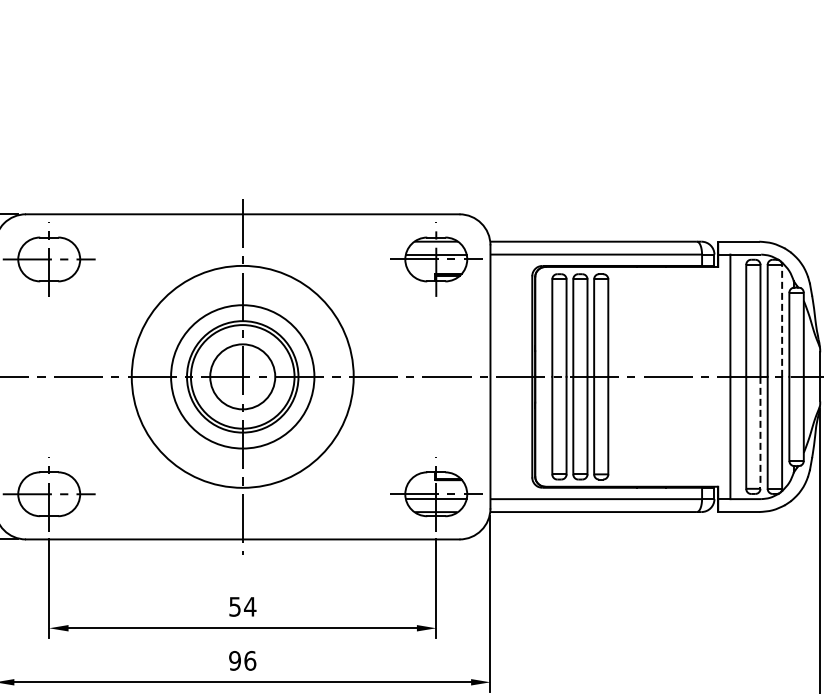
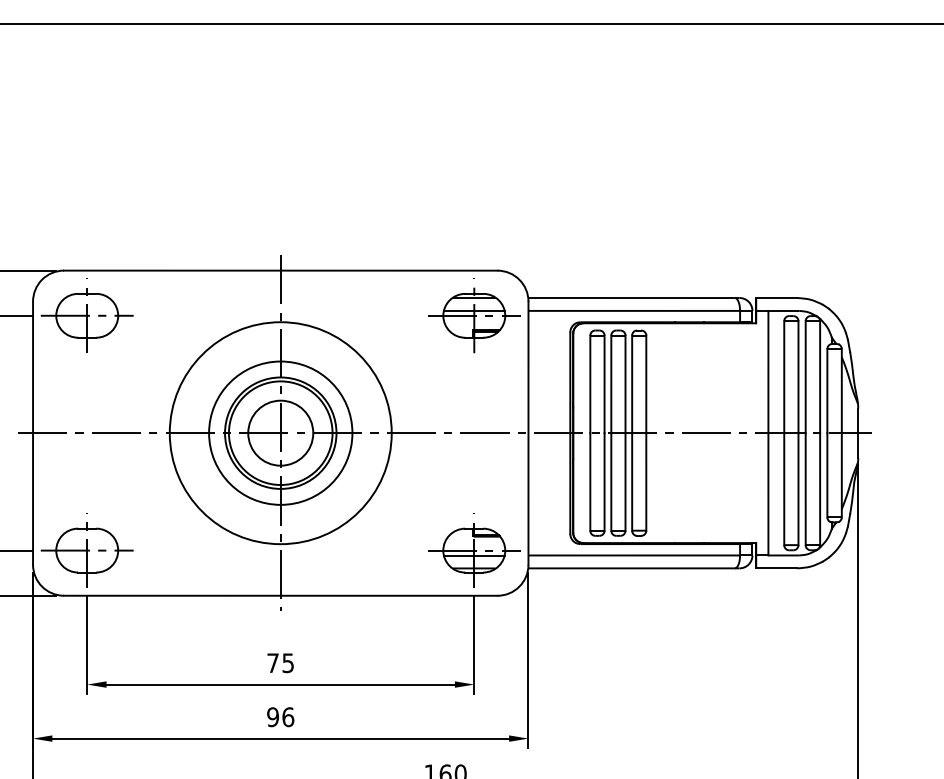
line: (782, 321) -> (820, 377), dashed -> solid
line: (760, 433) -> (798, 489), dashed -> solid
text: (242, 607) -> (280, 663), 54 -> 75

